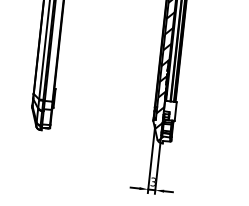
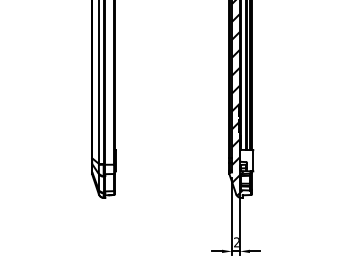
text: (153, 182) -> (236, 242), 3 -> 2

